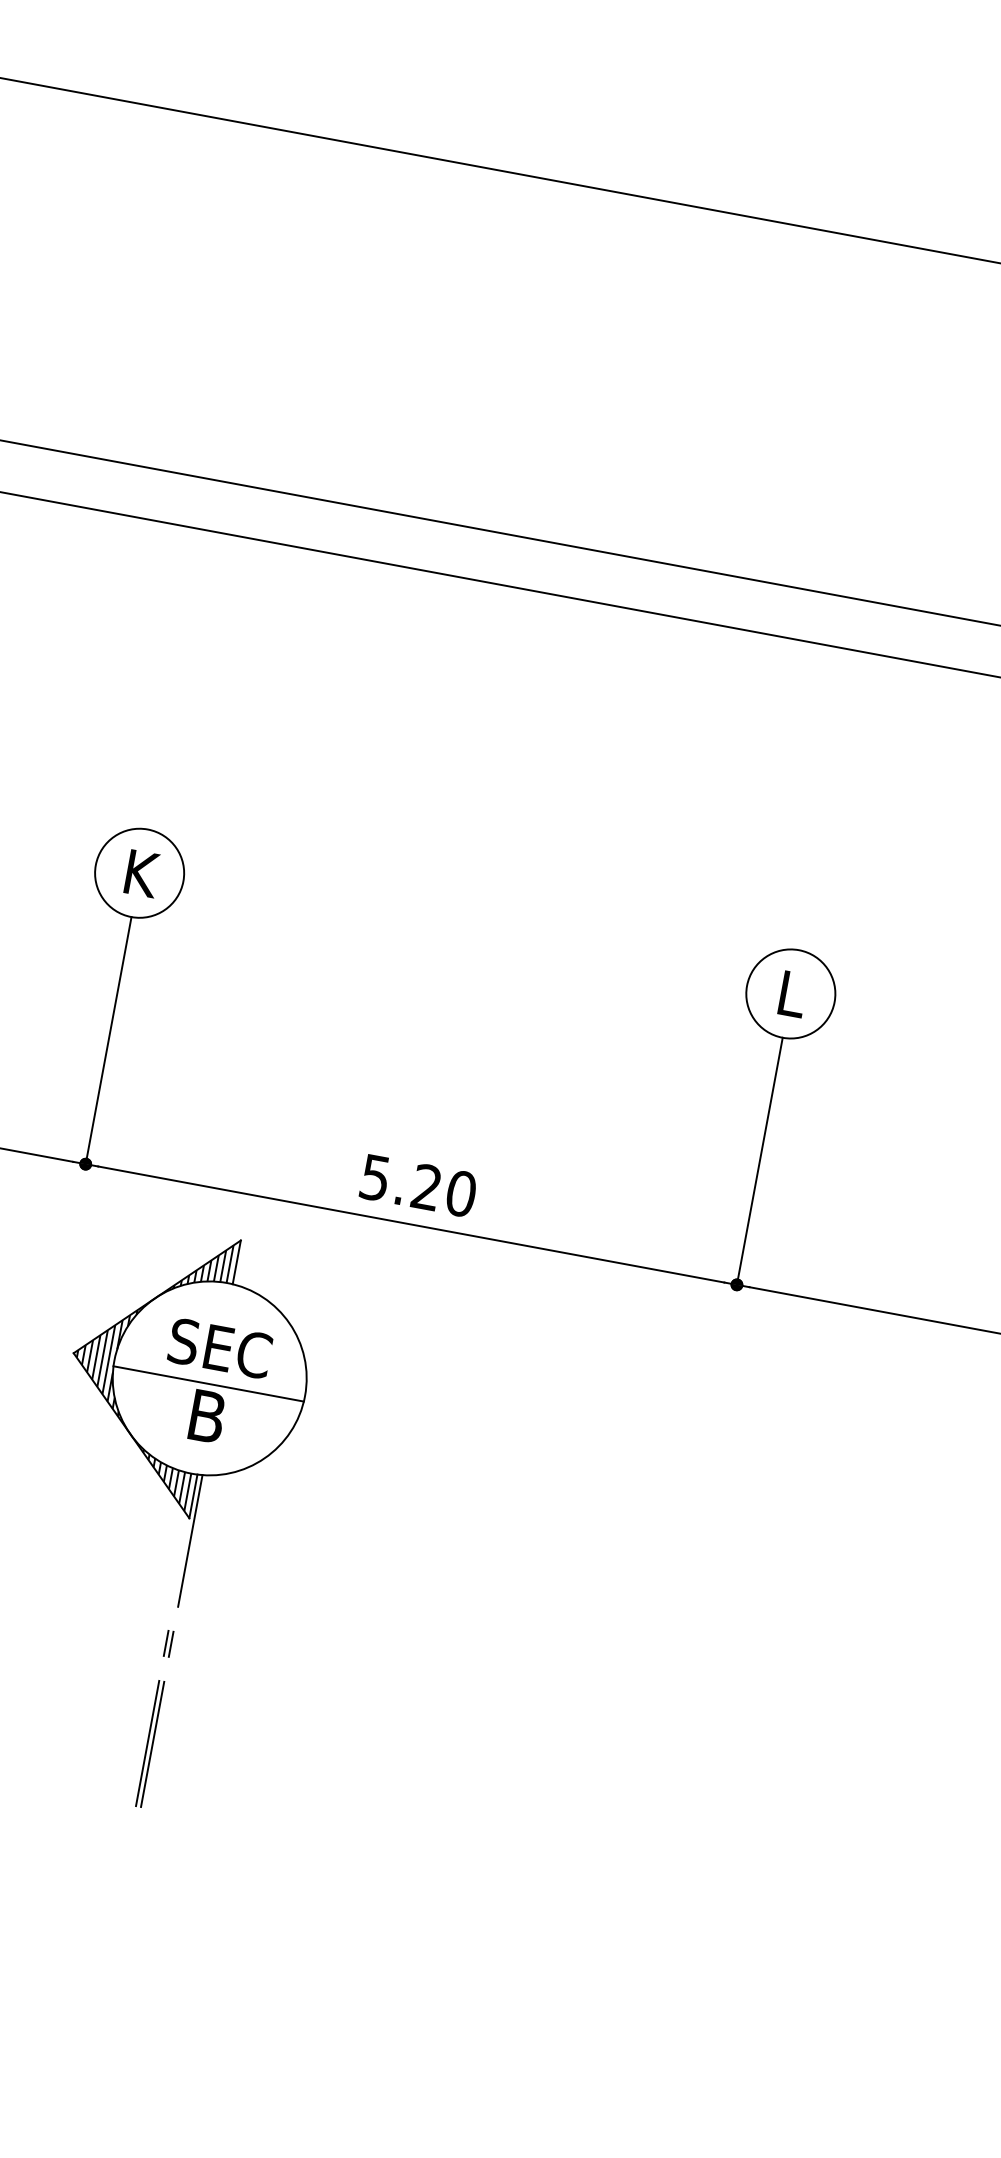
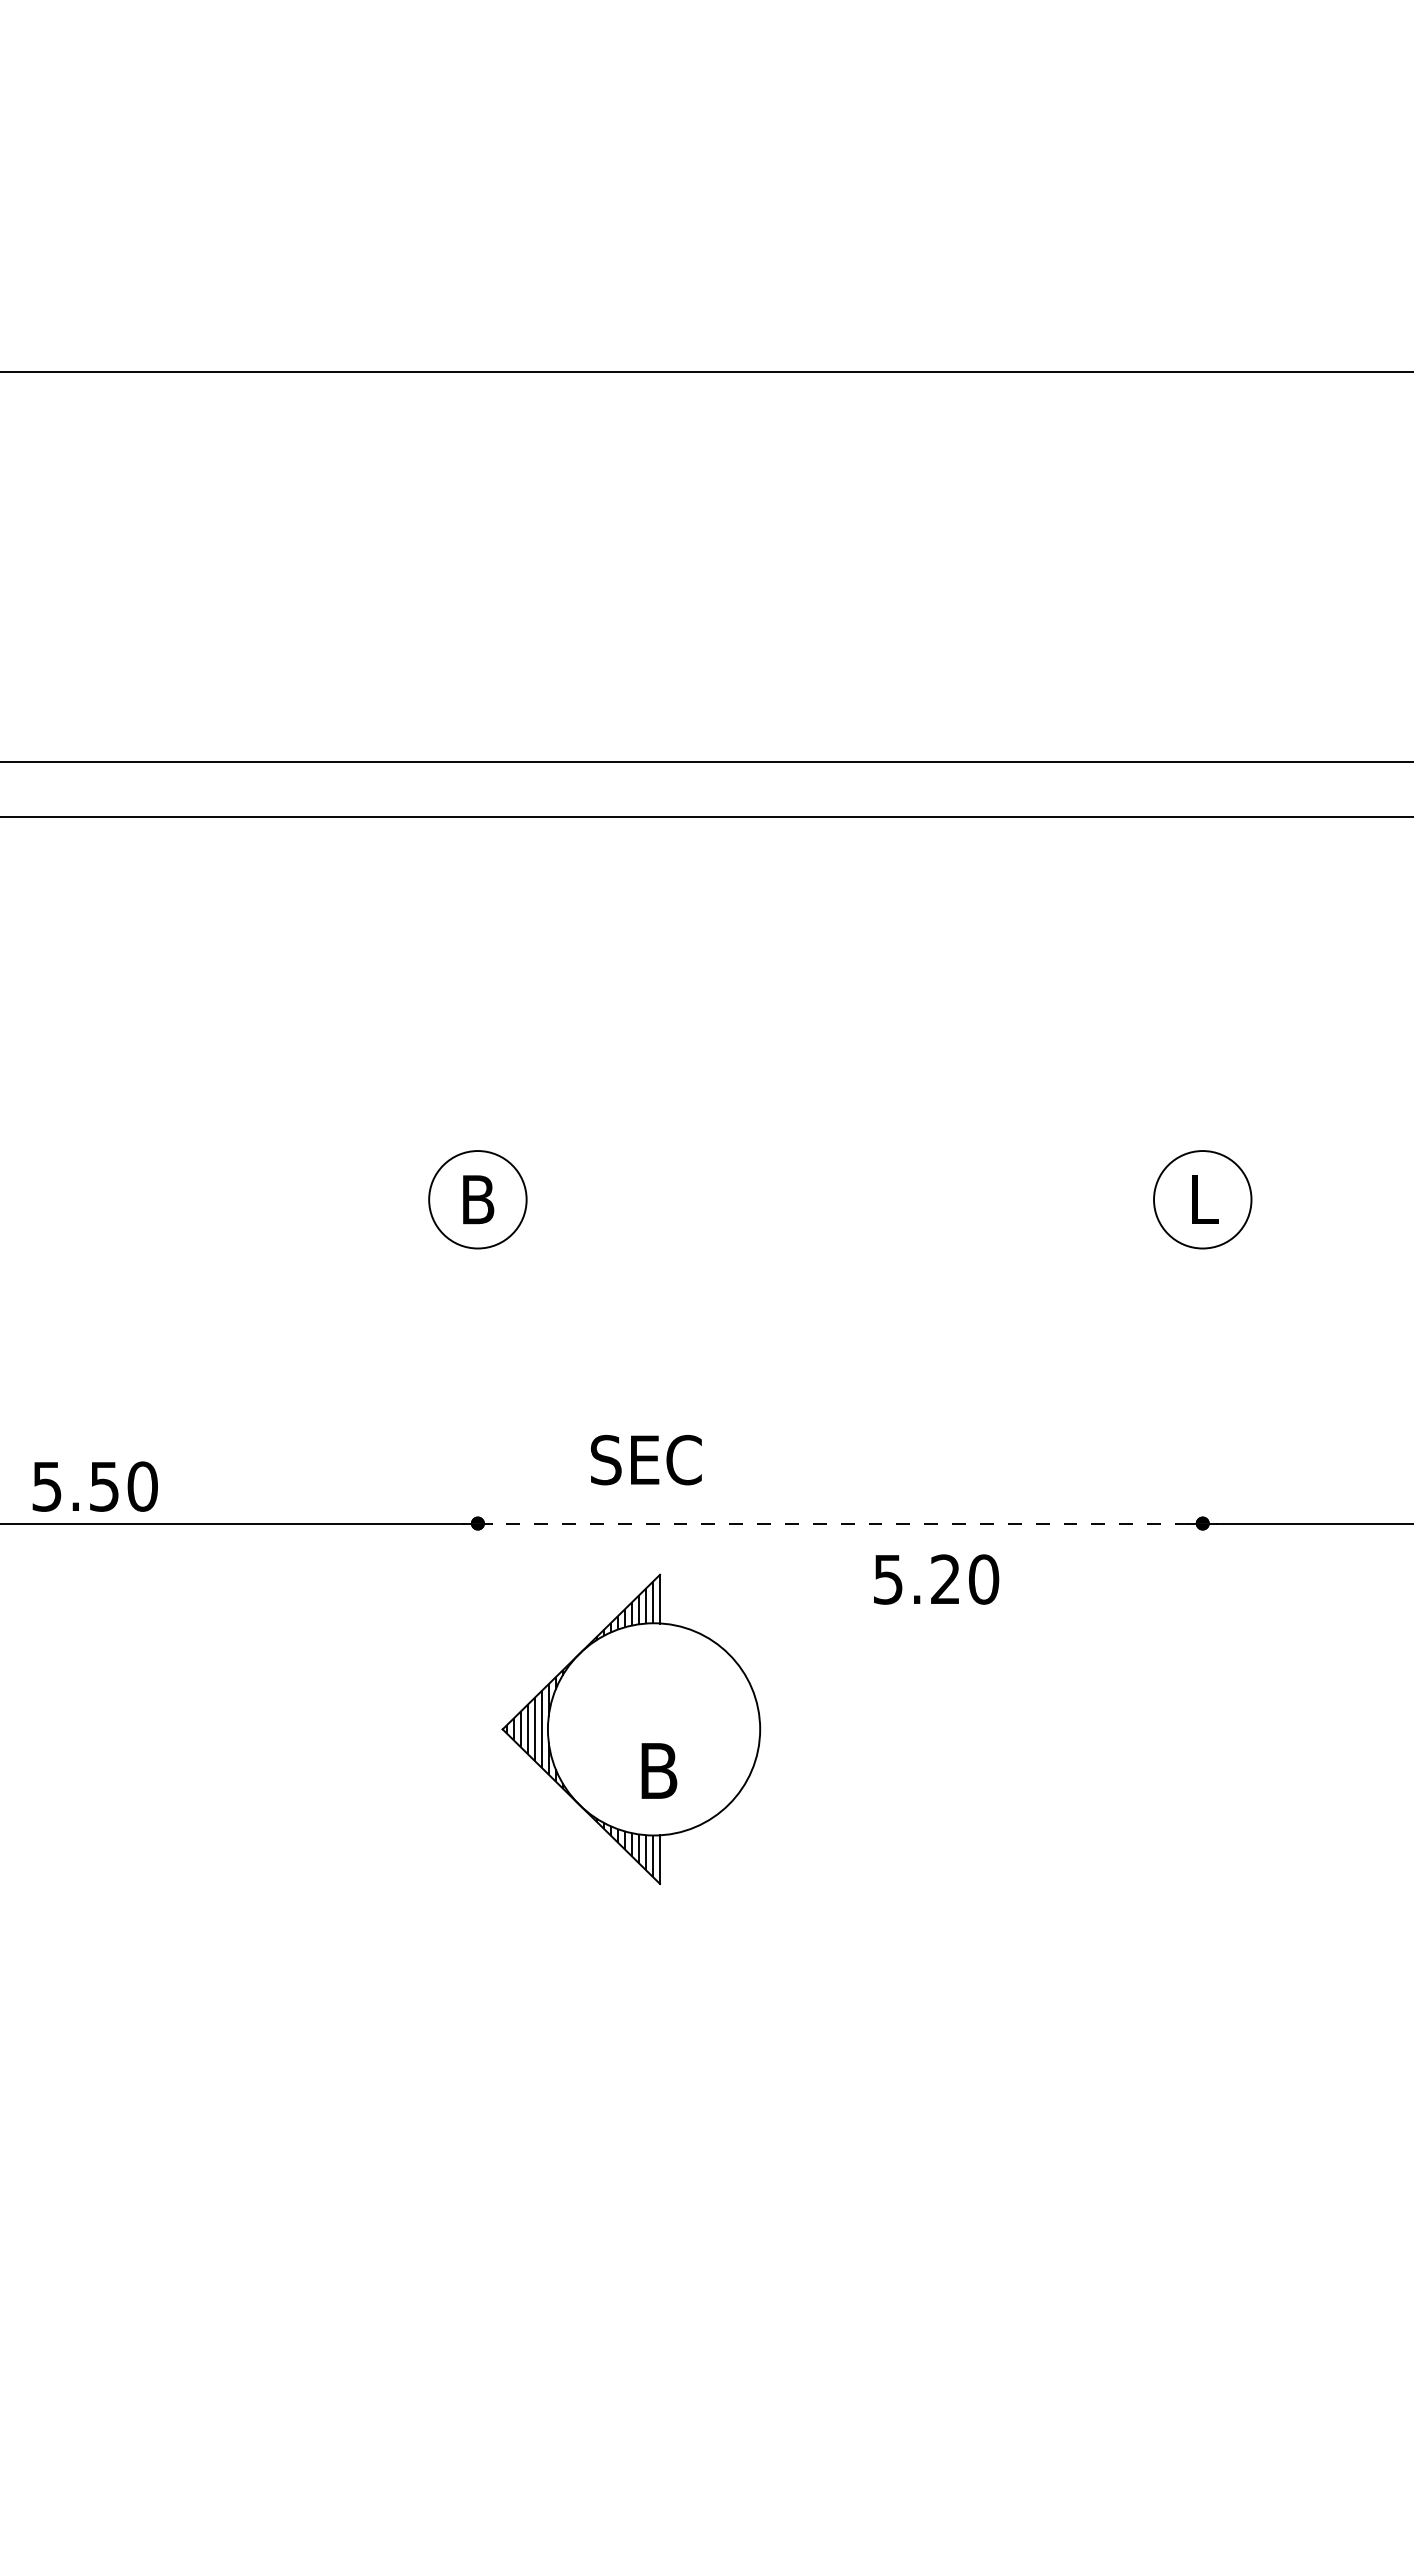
text: (142, 873) -> (480, 1199), K -> B
line: (108, 1041) -> (477, 1387), removed
line: (759, 1162) -> (1202, 1387), removed
text: (418, 1185) -> (936, 1579), moved
line: (411, 1224) -> (840, 1523), solid -> dashed
text: (220, 1348) -> (646, 1460), moved
line: (208, 1383) -> (653, 1735), removed
line: (190, 1540) -> (665, 1907), removed
line: (166, 1643) -> (660, 2023), removed
line: (171, 1644) -> (665, 2023), removed
line: (148, 1743) -> (660, 2134), removed
line: (152, 1744) -> (665, 2134), removed

